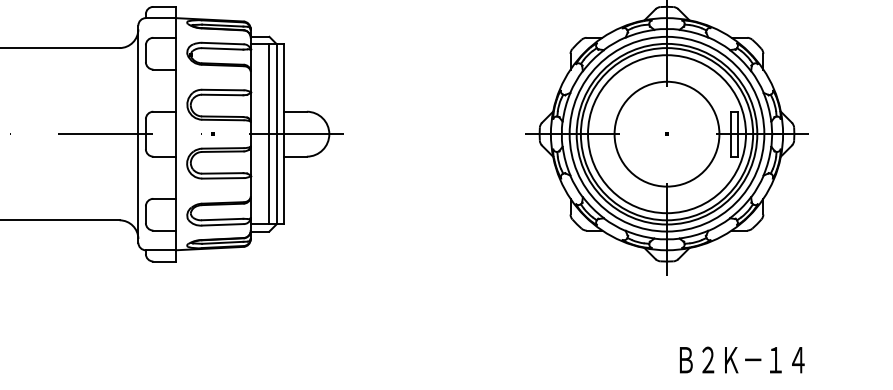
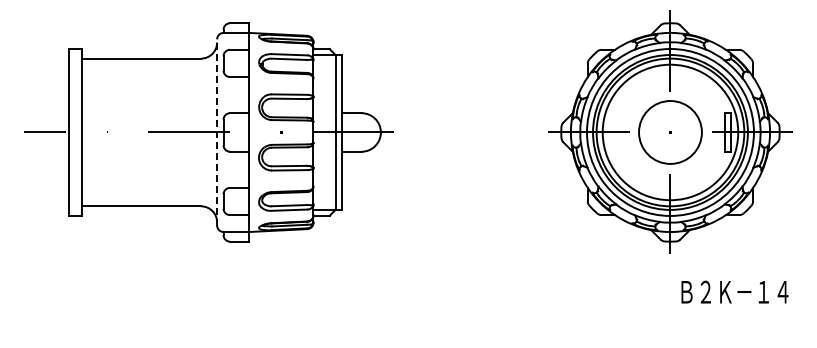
line: (138, 133) -> (217, 131), solid -> dashed
line: (269, 134) -> (329, 132), removed
circle: (667, 134) -> (670, 132), size x0.7
text: (741, 359) -> (734, 291), moved

